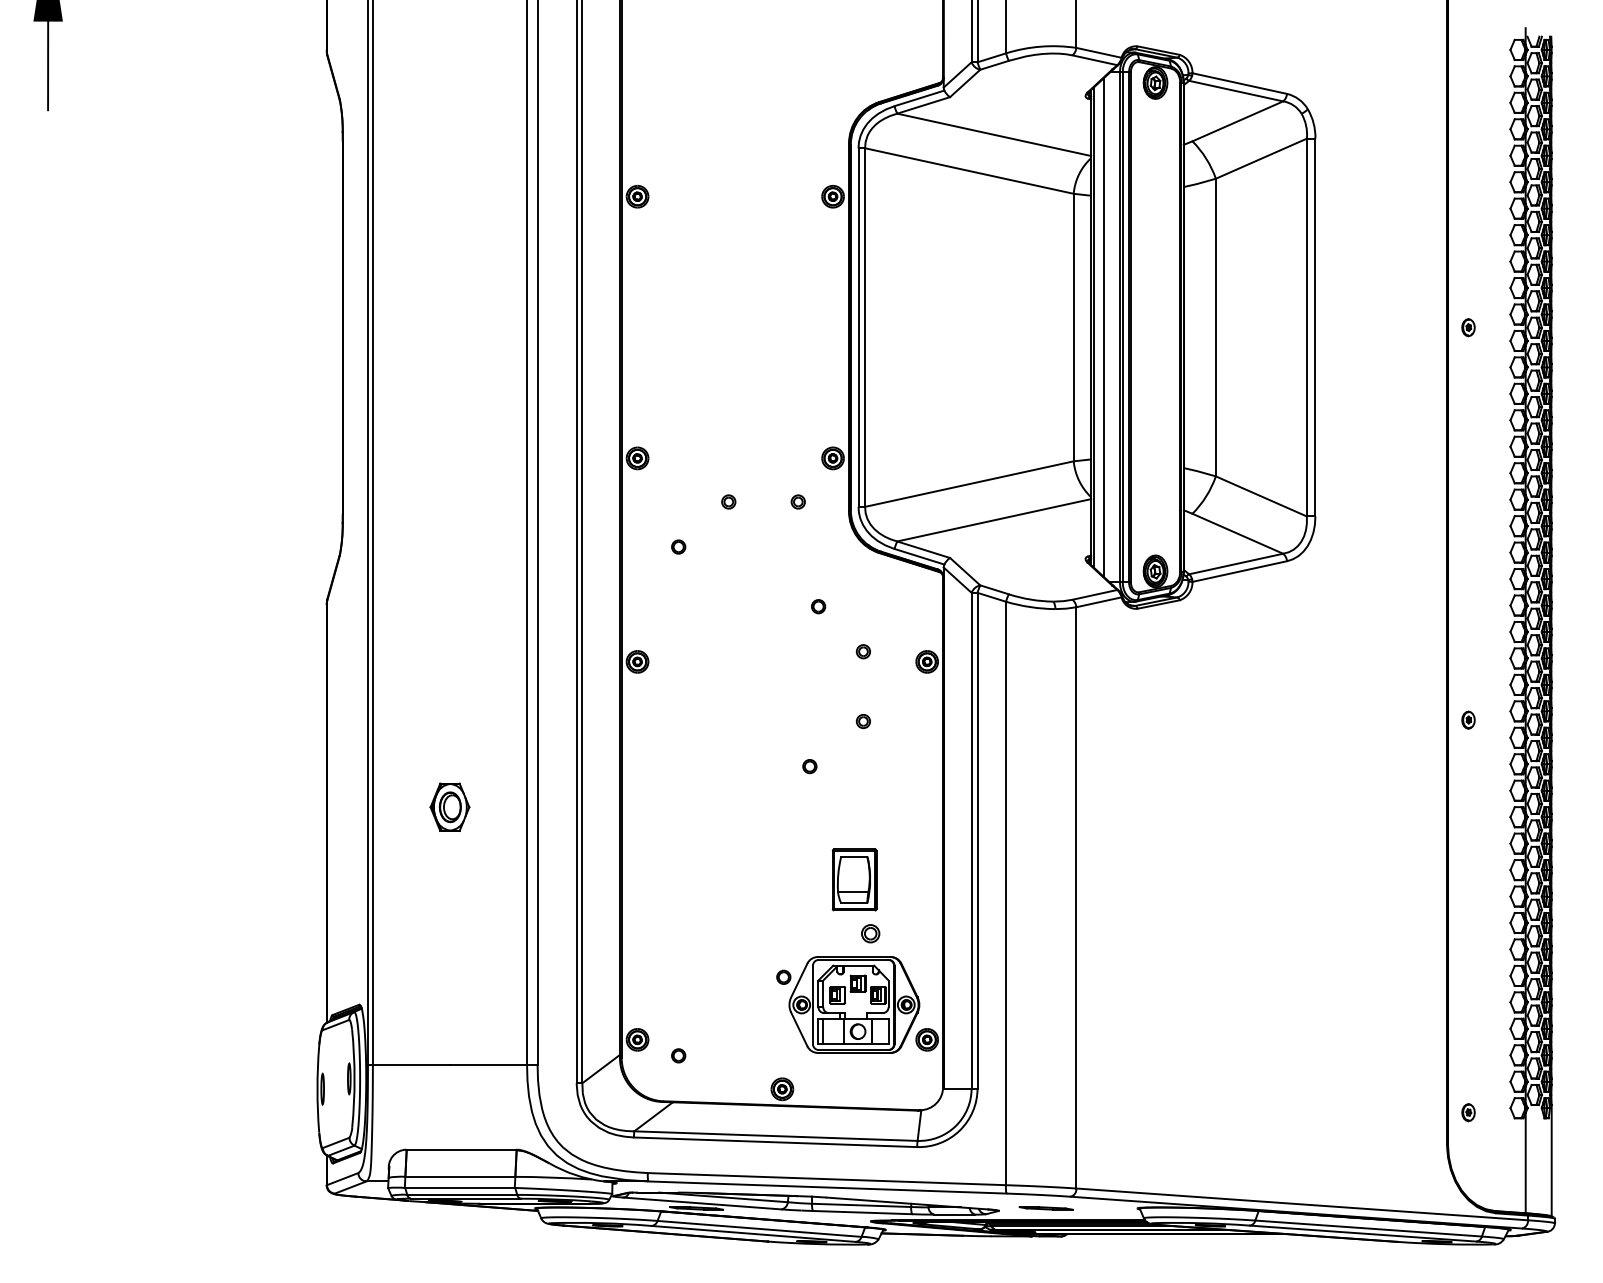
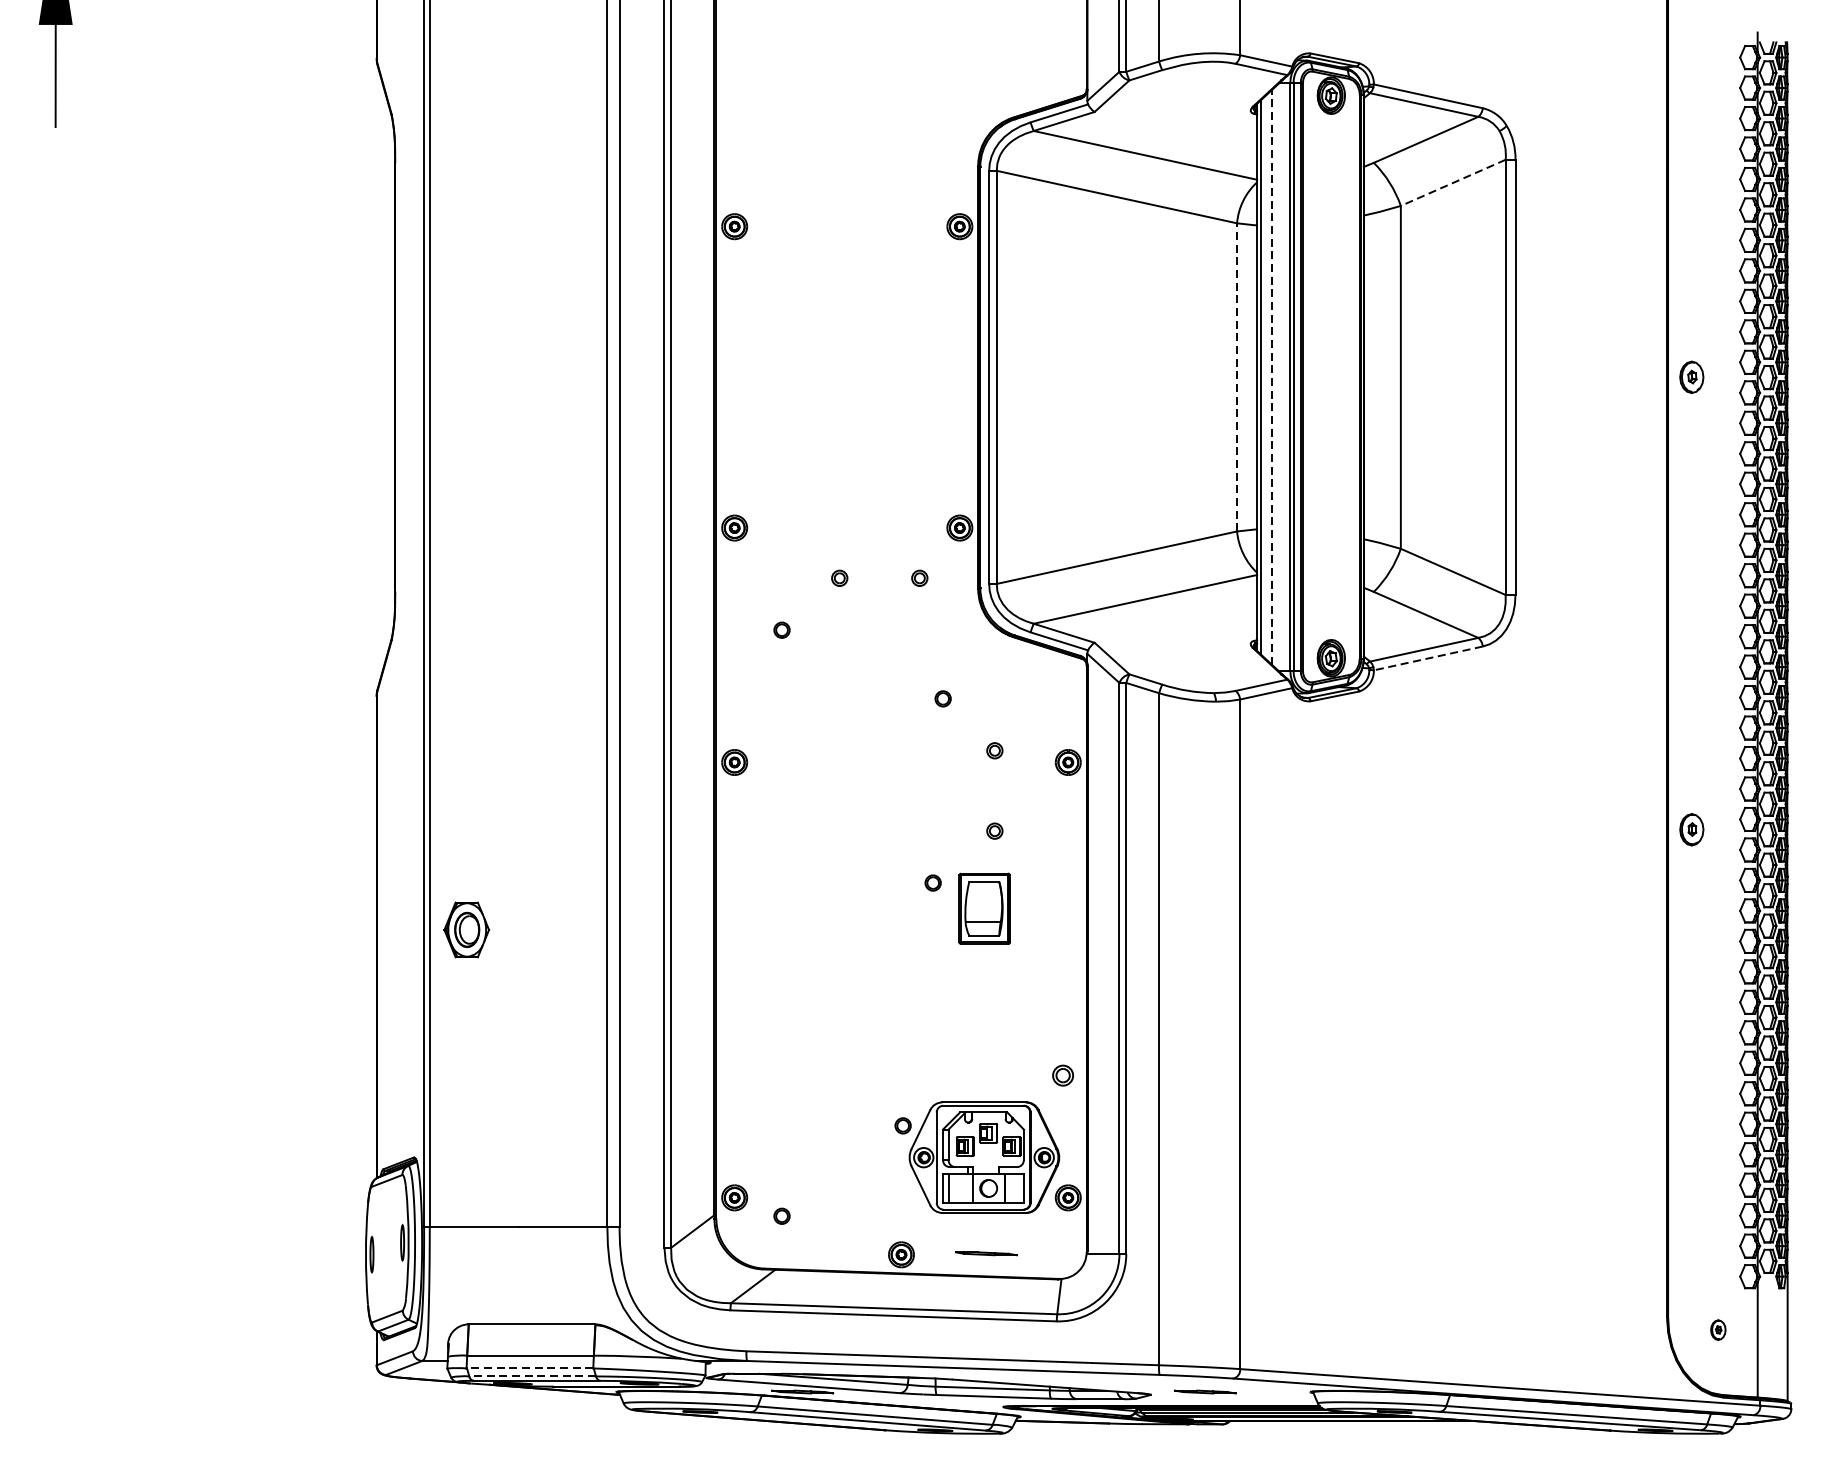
line: (1261, 158) -> (1453, 182), solid -> dashed
line: (1073, 327) -> (1236, 377), solid -> dashed
line: (1104, 327) -> (1272, 377), solid -> dashed
part: (1468, 327) -> (1691, 377), size x1.6
line: (1239, 571) -> (1428, 658), solid -> dashed
part: (1468, 719) -> (1691, 828), size x1.6
part: (449, 806) -> (466, 929), moved
part: (854, 879) -> (984, 908), moved
part: (870, 933) -> (1062, 1075), moved
line: (855, 1088) -> (985, 1253), added
part: (1468, 1112) -> (1718, 1329), moved
line: (460, 1187) -> (530, 1367), solid -> dashed
line: (462, 1194) -> (533, 1376), solid -> dashed

